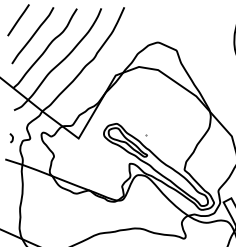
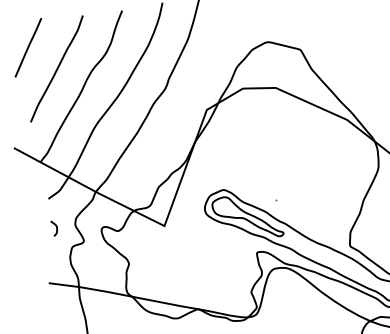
curve: (12, 138) -> (56, 228), moved

